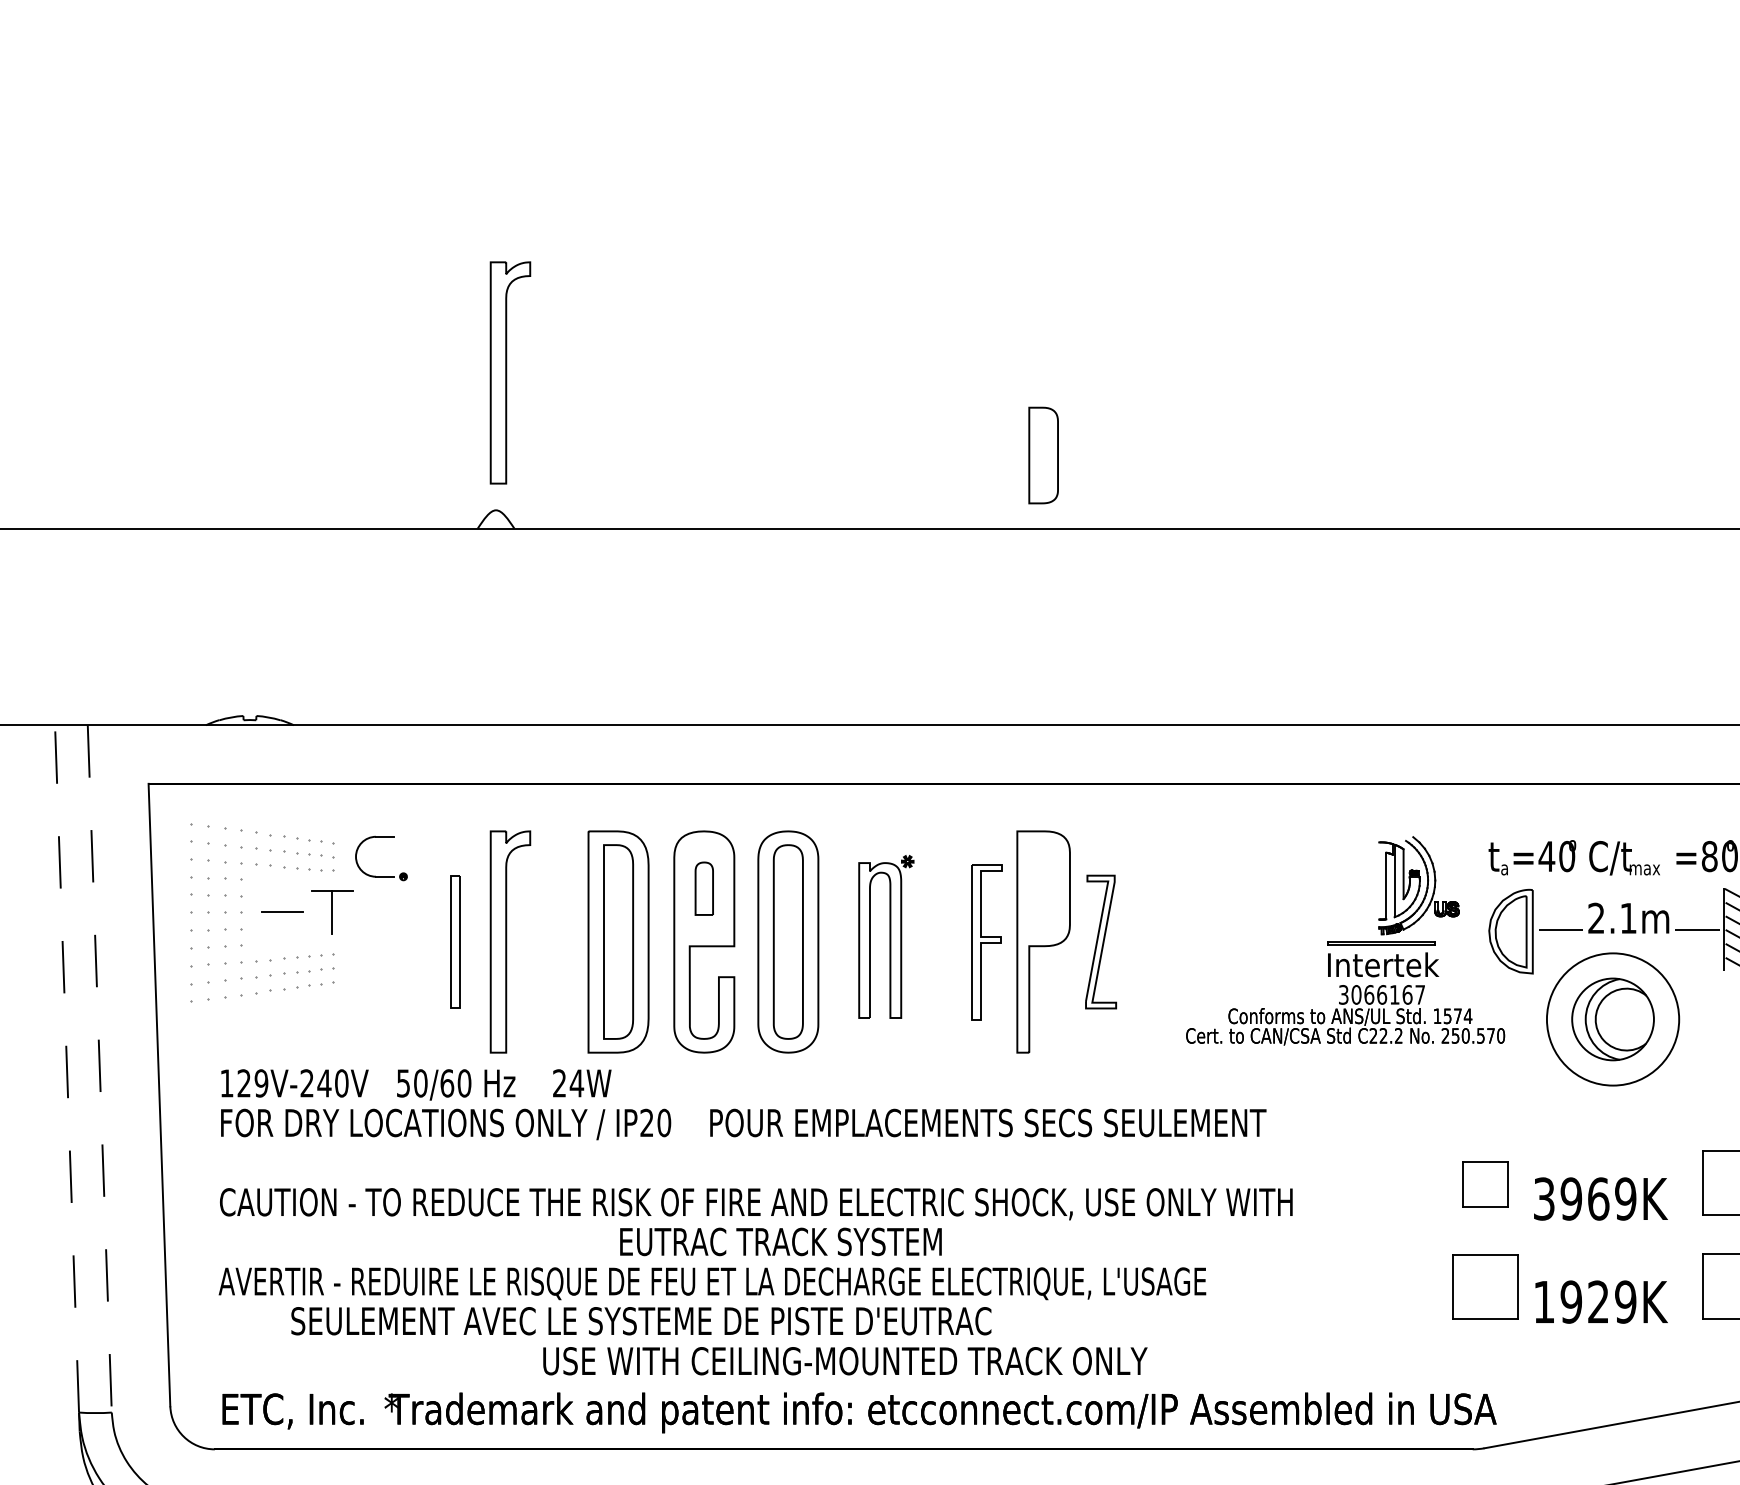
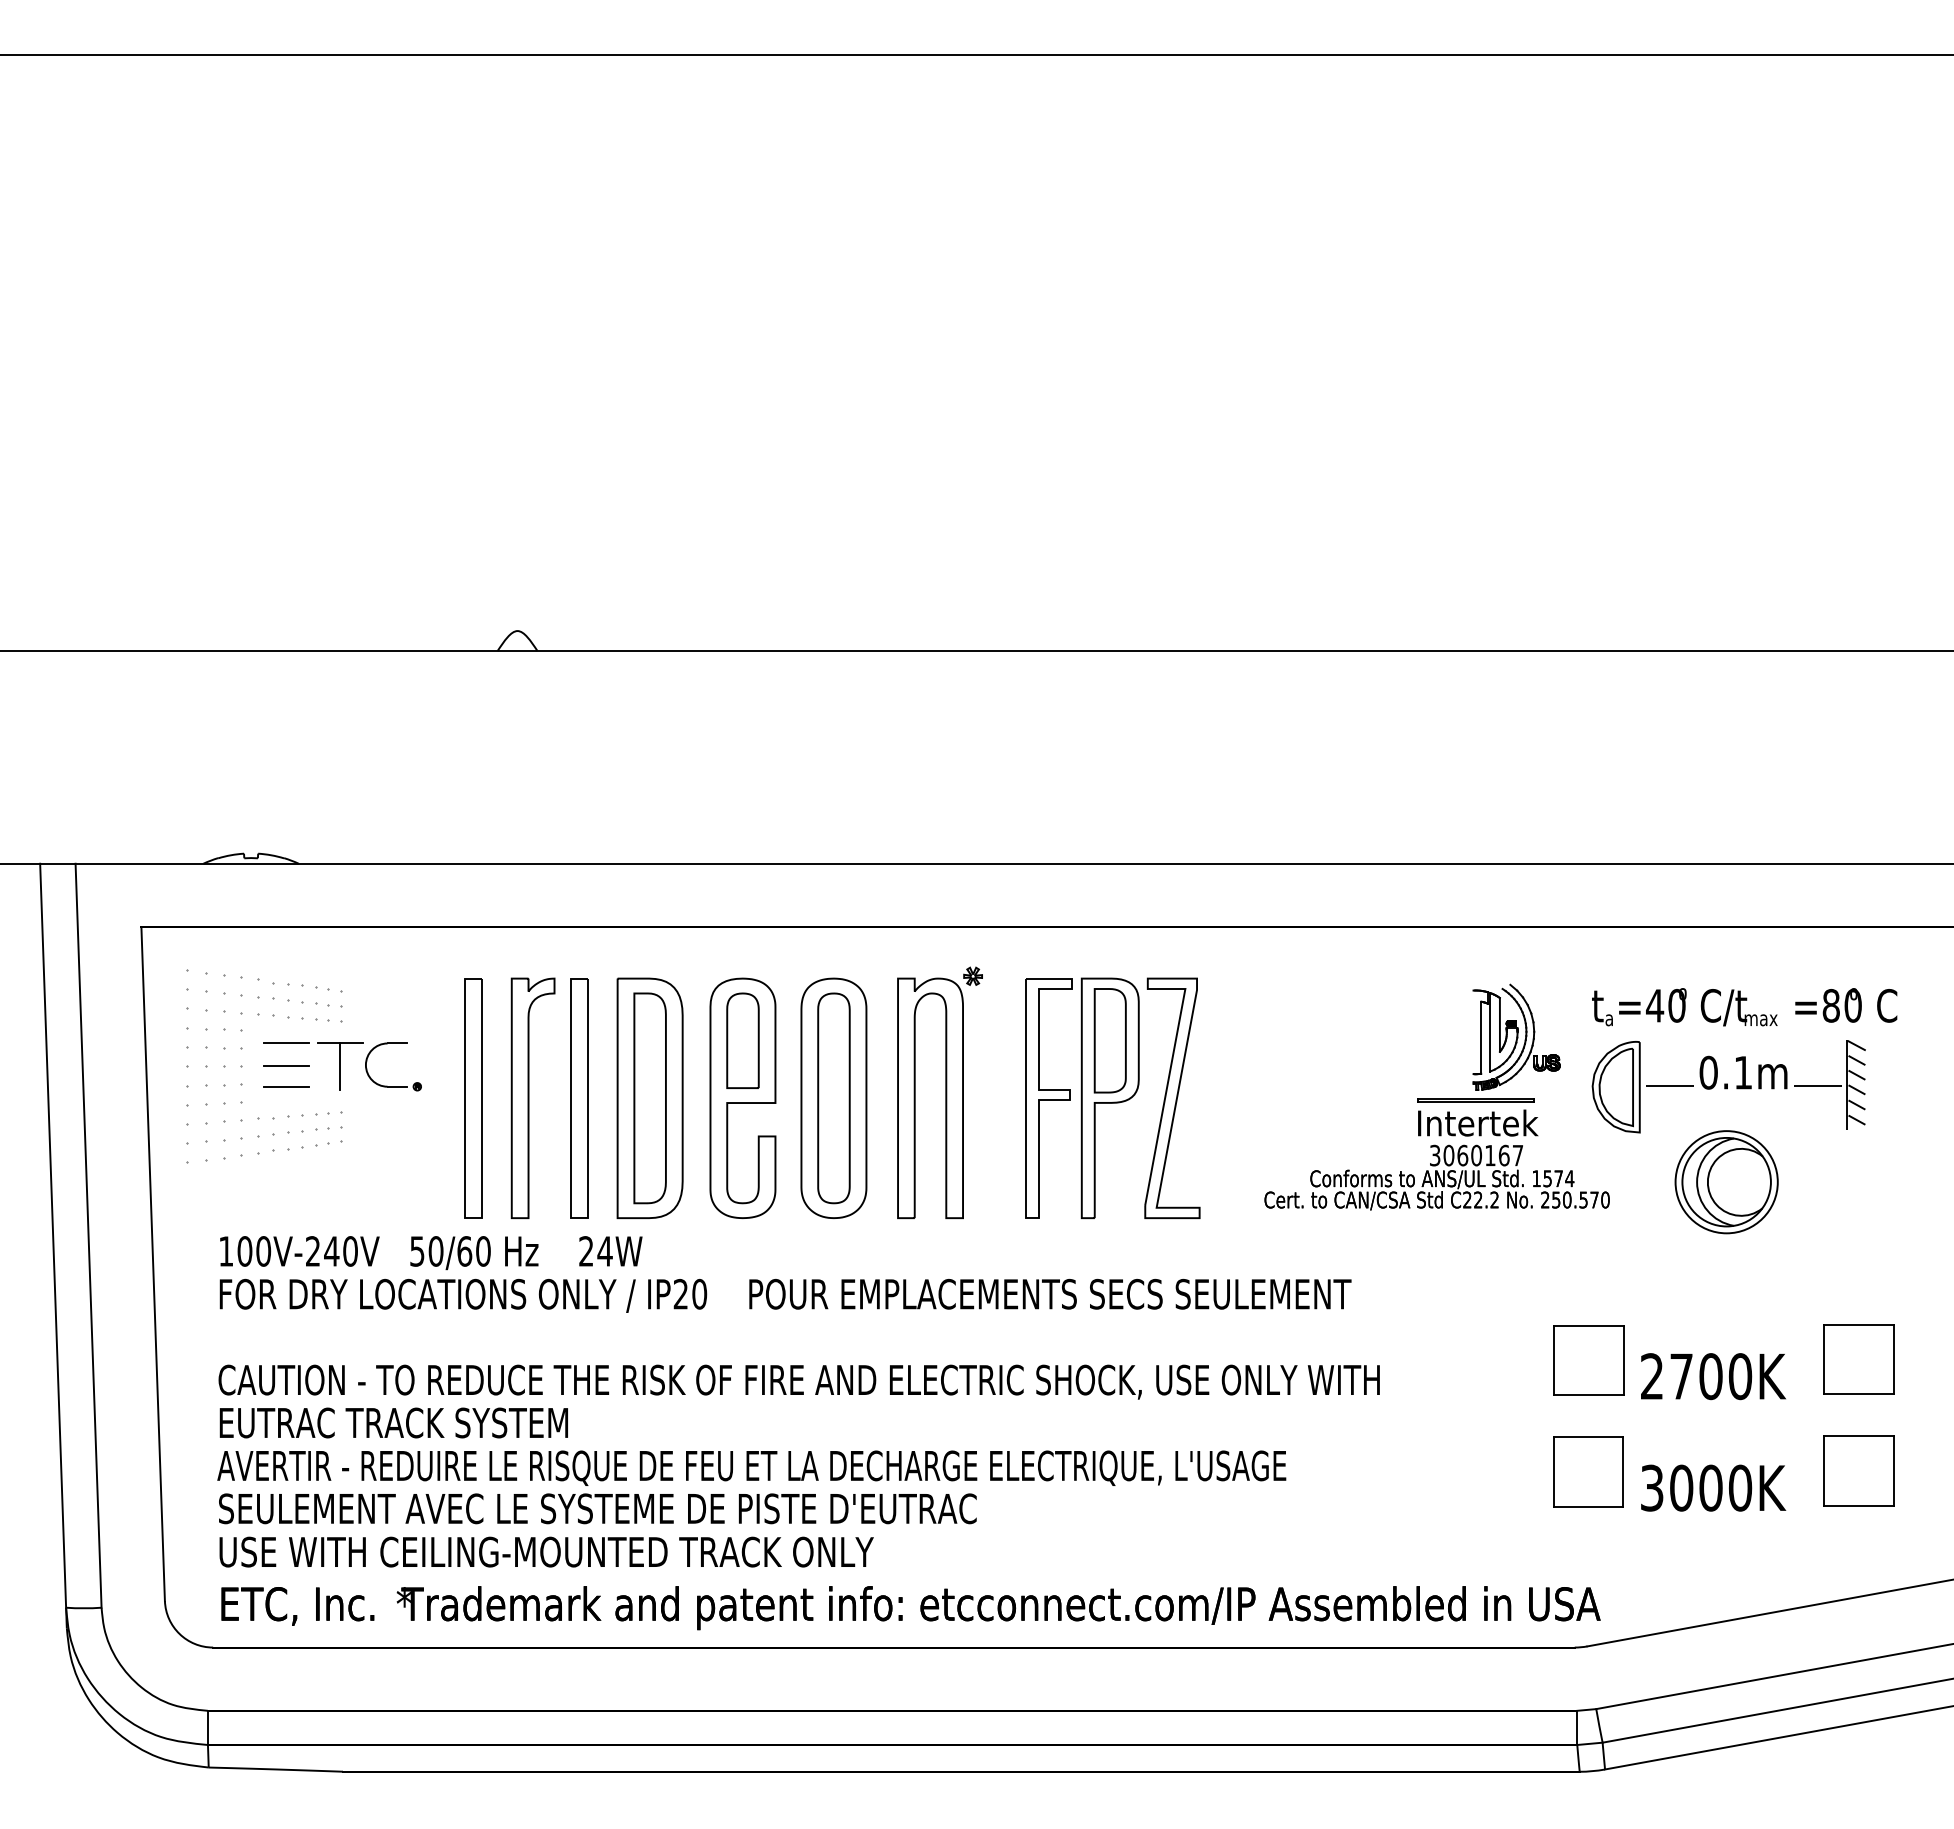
part: (509, 373) -> (532, 482), removed
part: (1042, 455) -> (1109, 1040), moved
part: (375, 875) -> (387, 1085), moved
part: (703, 888) -> (742, 1040), size x1.67
line: (282, 890) -> (286, 1042), added
text: (1596, 918) -> (1708, 1072), 2.1m -> 0.1m
line: (282, 931) -> (286, 1086), added
part: (885, 936) -> (939, 1092), size x1.43
part: (455, 942) -> (473, 1098), size x1.67
part: (553, 942) -> (579, 1098), added
part: (986, 942) -> (1048, 1098), size x1.43
part: (1101, 942) -> (1172, 1098), size x1.67
text: (1381, 994) -> (1476, 1155), 3066167 -> 3060167
circle: (1612, 1019) -> (1726, 1182), size x0.71
line: (67, 1068) -> (53, 1235), dashed -> solid
line: (99, 1069) -> (88, 1236), dashed -> solid
text: (253, 1083) -> (254, 1251), 129V-240V -> 100V-240V
part: (1485, 1184) -> (1588, 1360), size x1.43
text: (1585, 1198) -> (1696, 1376), 3969K -> 2700K
text: (780, 1241) -> (393, 1422), moved
text: (1585, 1301) -> (1696, 1487), 1929K -> 3000K
text: (641, 1320) -> (597, 1508), moved
text: (845, 1360) -> (546, 1551), moved

